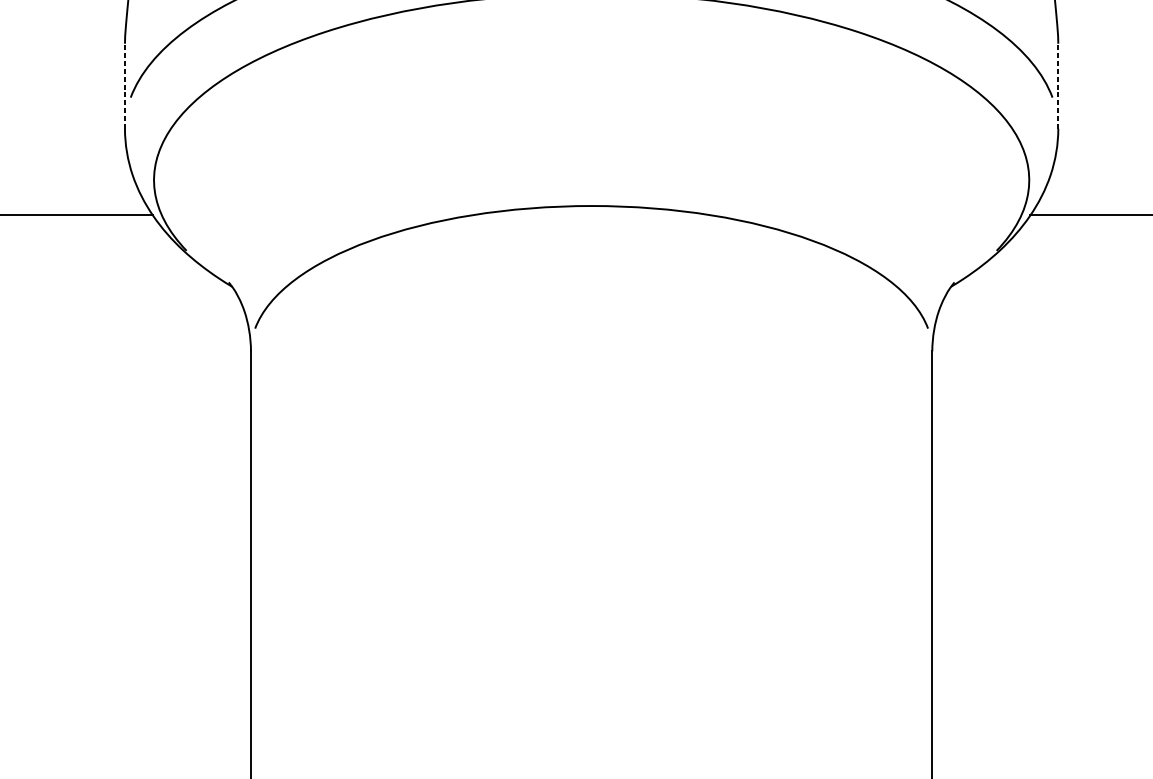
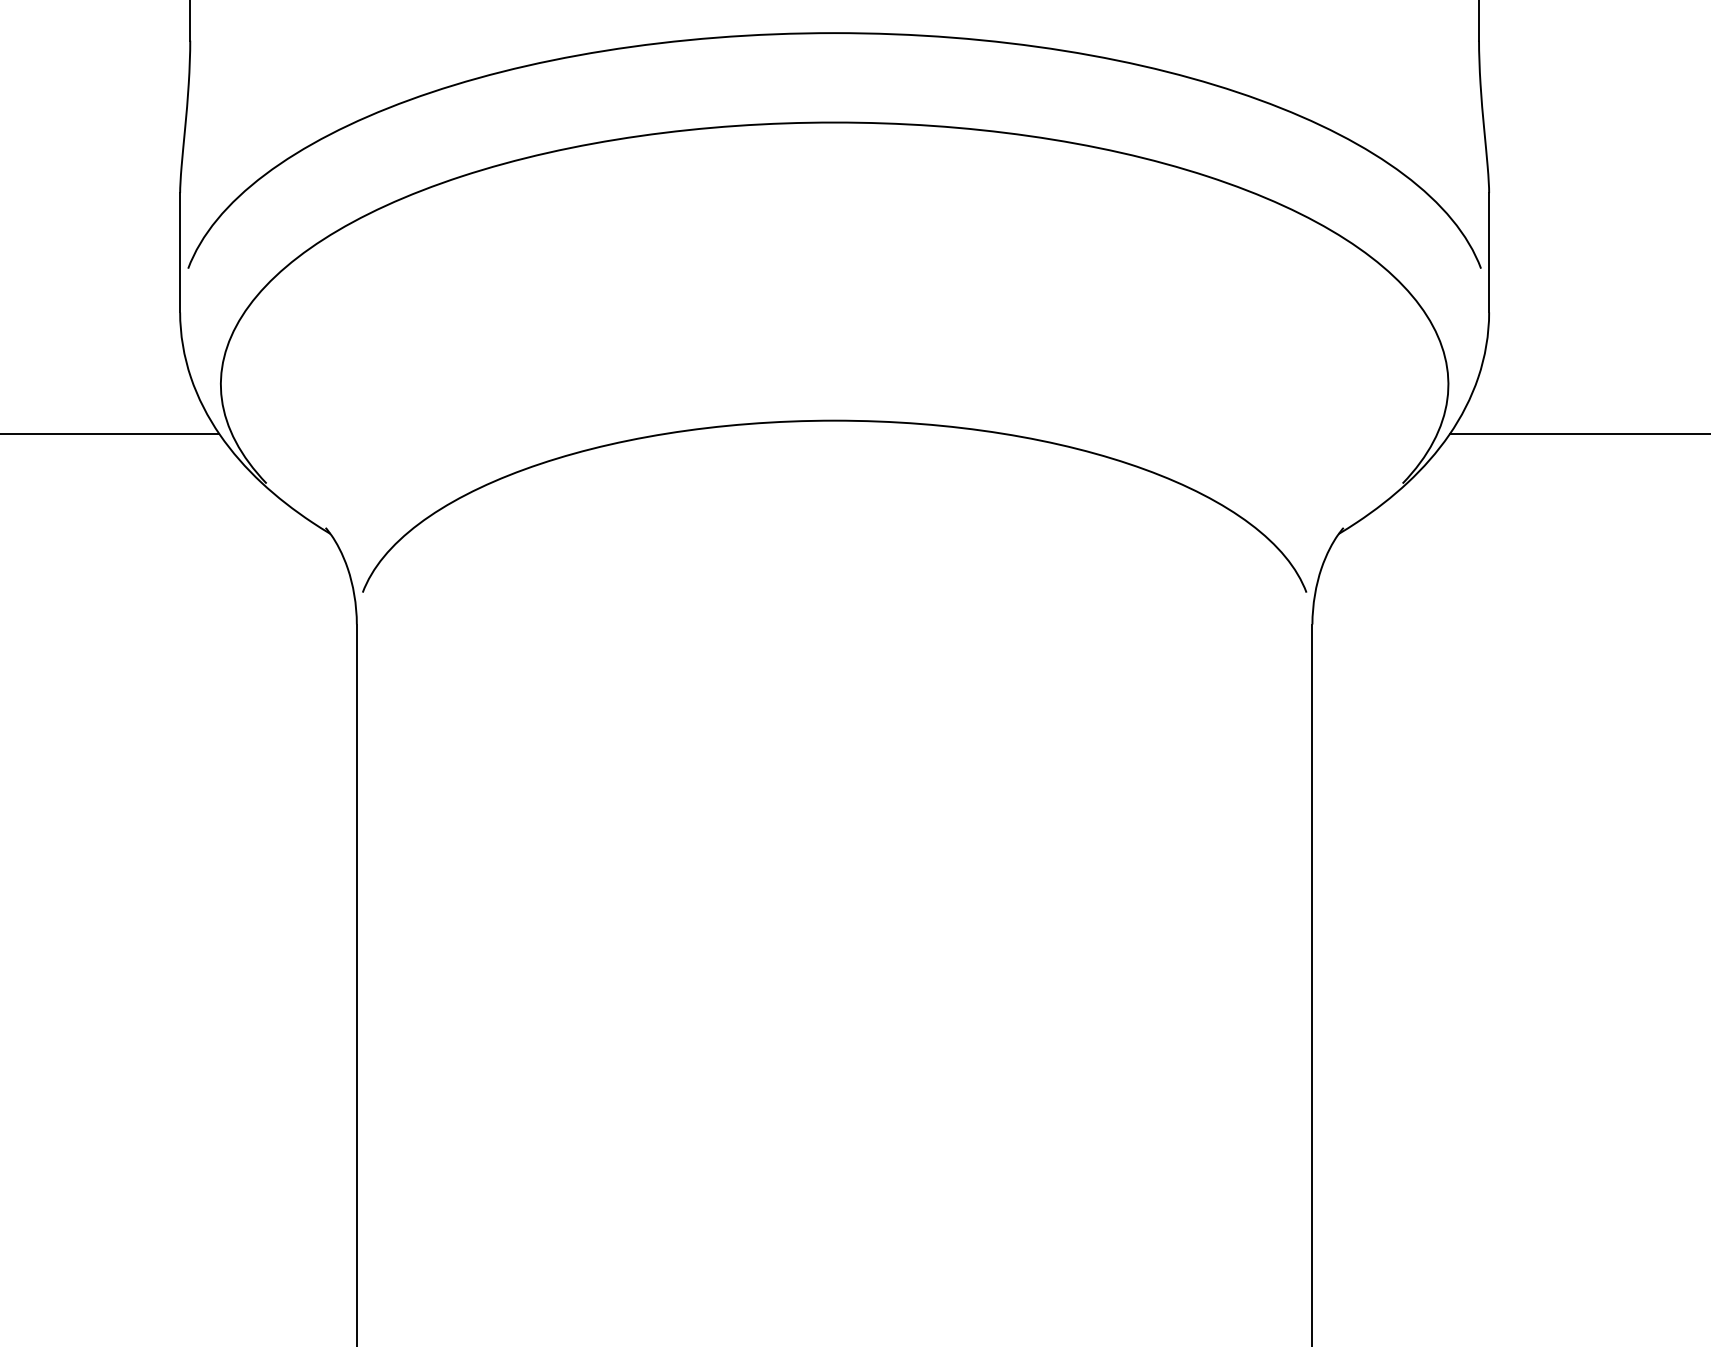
line: (125, 86) -> (180, 252), dashed -> solid
line: (1058, 86) -> (1489, 252), dashed -> solid

